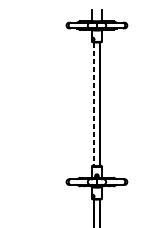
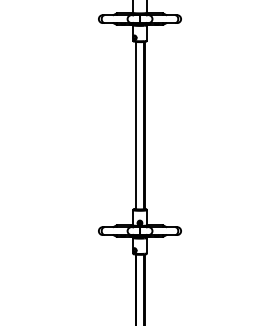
line: (94, 104) -> (136, 125), dashed -> solid

